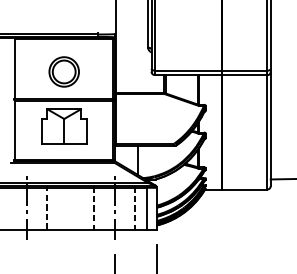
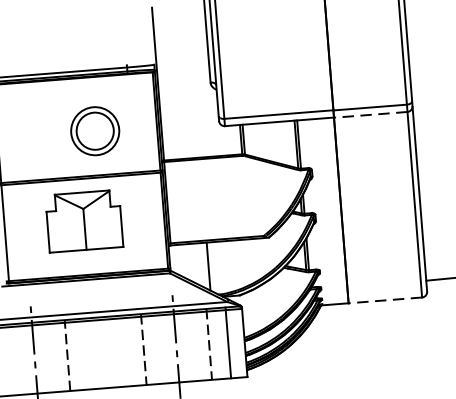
part: (63, 71) -> (93, 130), moved
line: (244, 75) -> (370, 115), solid -> dashed
line: (244, 189) -> (385, 300), solid -> dashed

